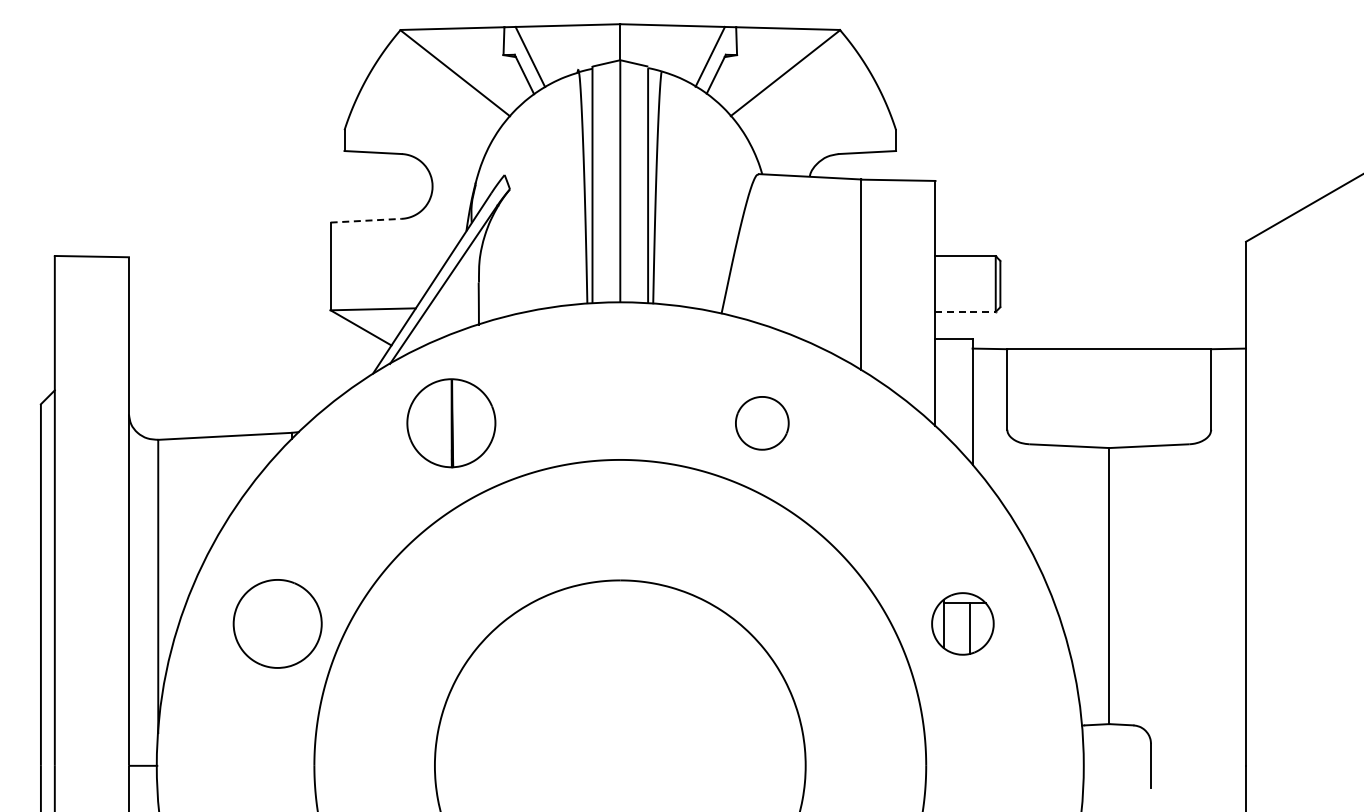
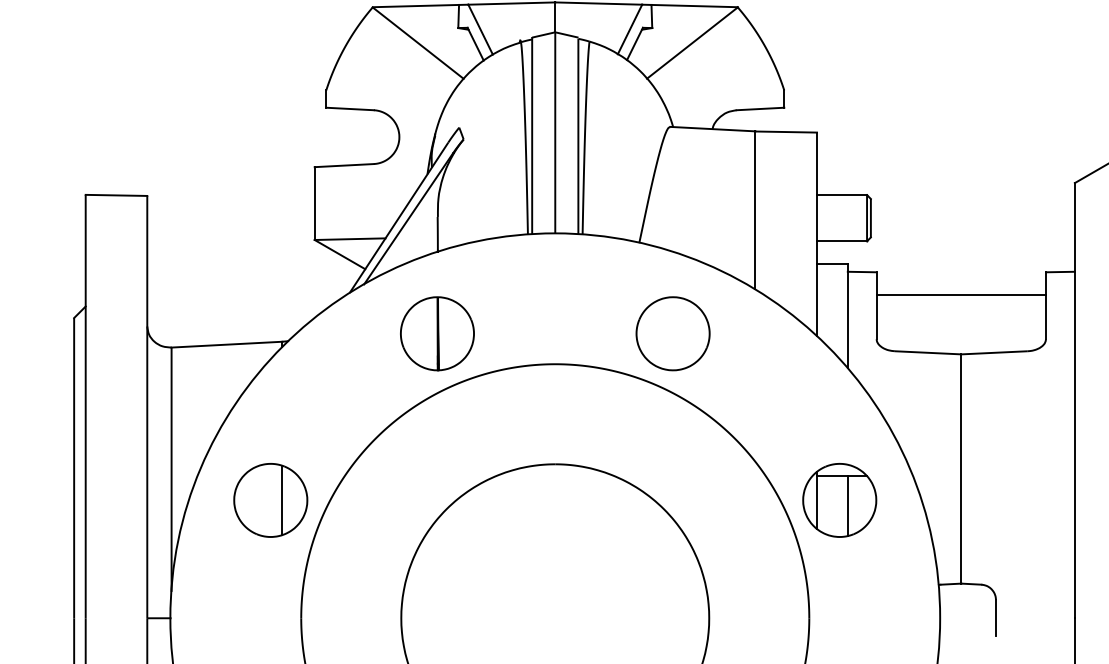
line: (366, 220) -> (344, 165), dashed -> solid
line: (966, 311) -> (842, 240), dashed -> solid
line: (1109, 349) -> (961, 294), moved
part: (451, 423) -> (437, 333), moved
part: (762, 423) -> (673, 333), size x1.67
line: (291, 623) -> (282, 500), added
part: (962, 623) -> (839, 500), size x1.43

